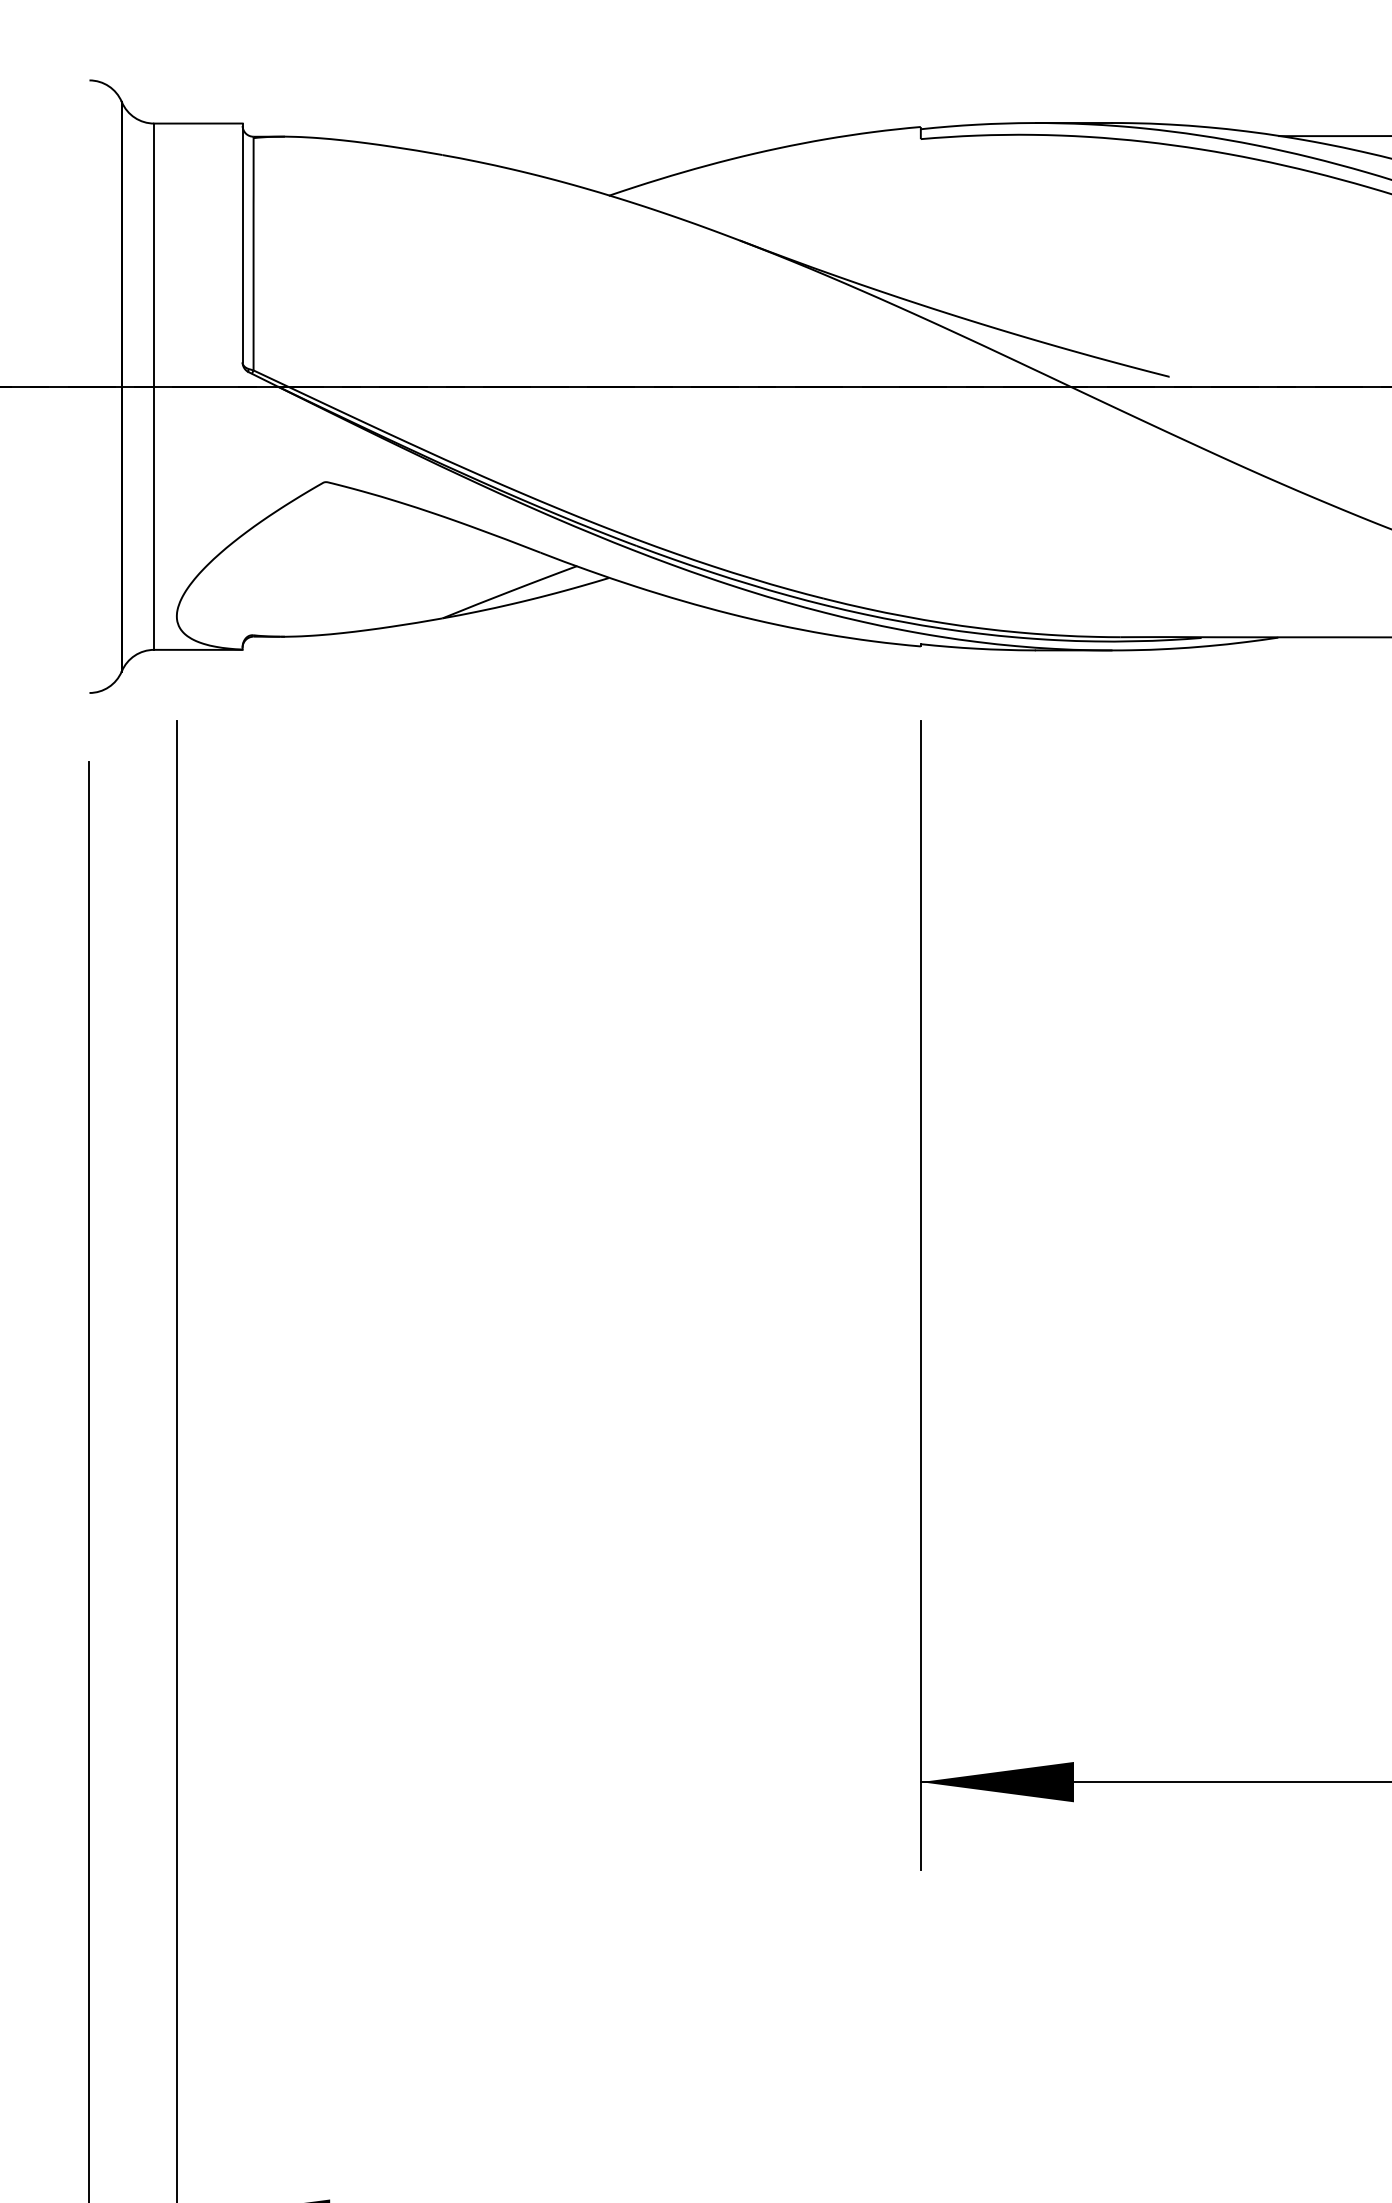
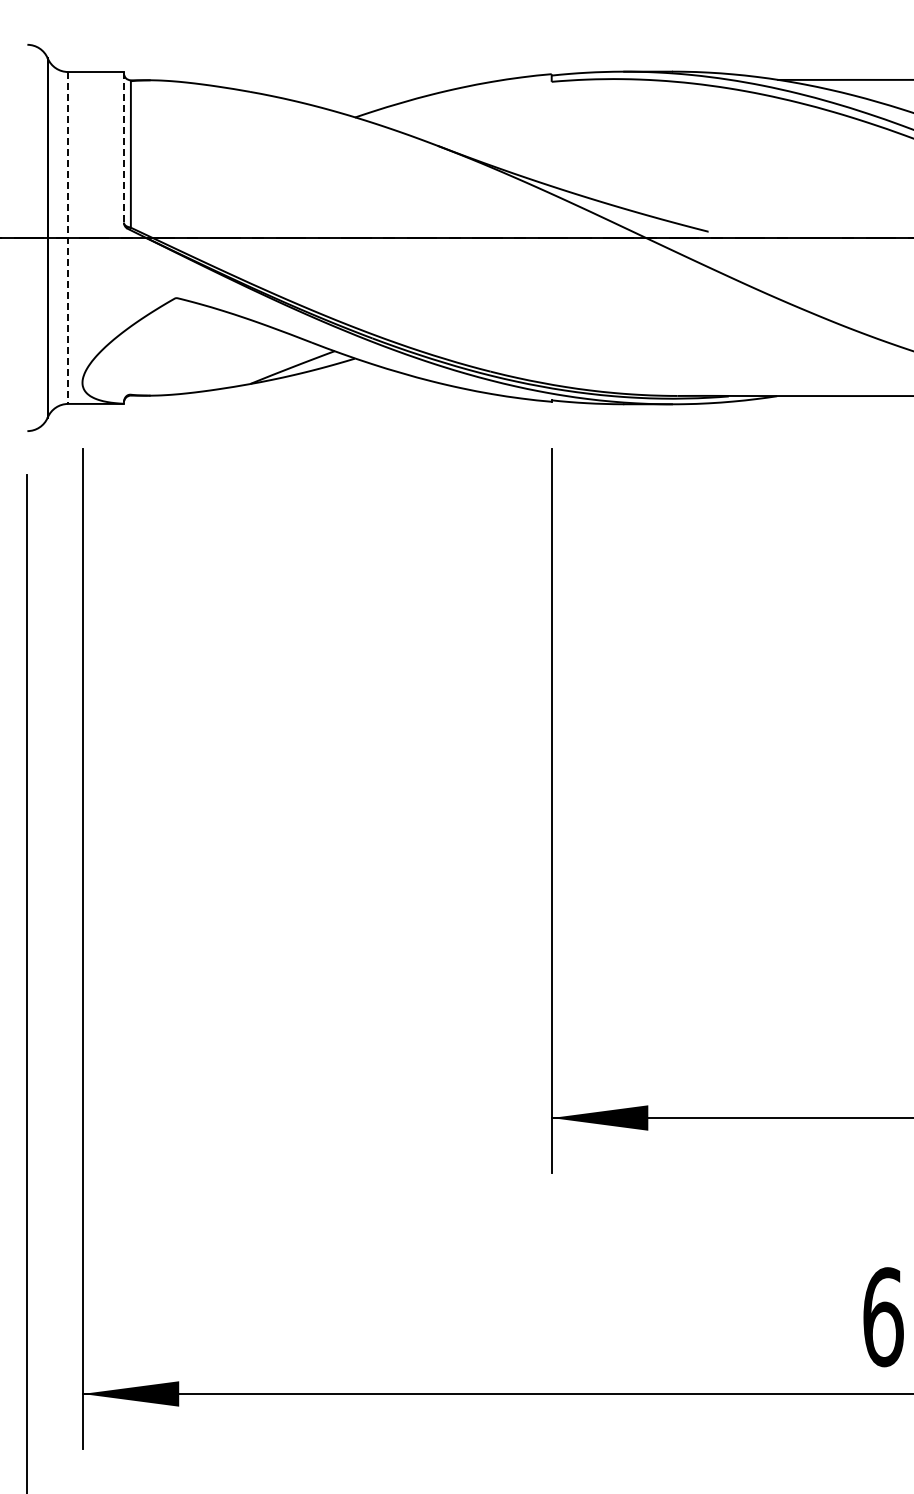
line: (241, 243) -> (123, 147), solid -> dashed
line: (154, 385) -> (68, 237), solid -> dashed

